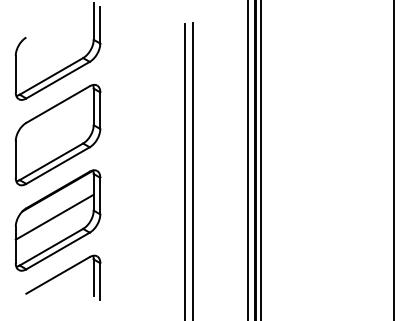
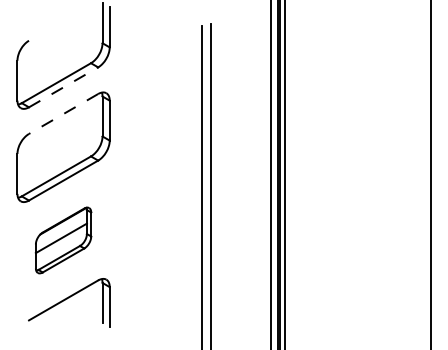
line: (57, 80) -> (63, 87), solid -> dashed
line: (57, 104) -> (63, 113), solid -> dashed
part: (57, 220) -> (63, 240), size x0.6

